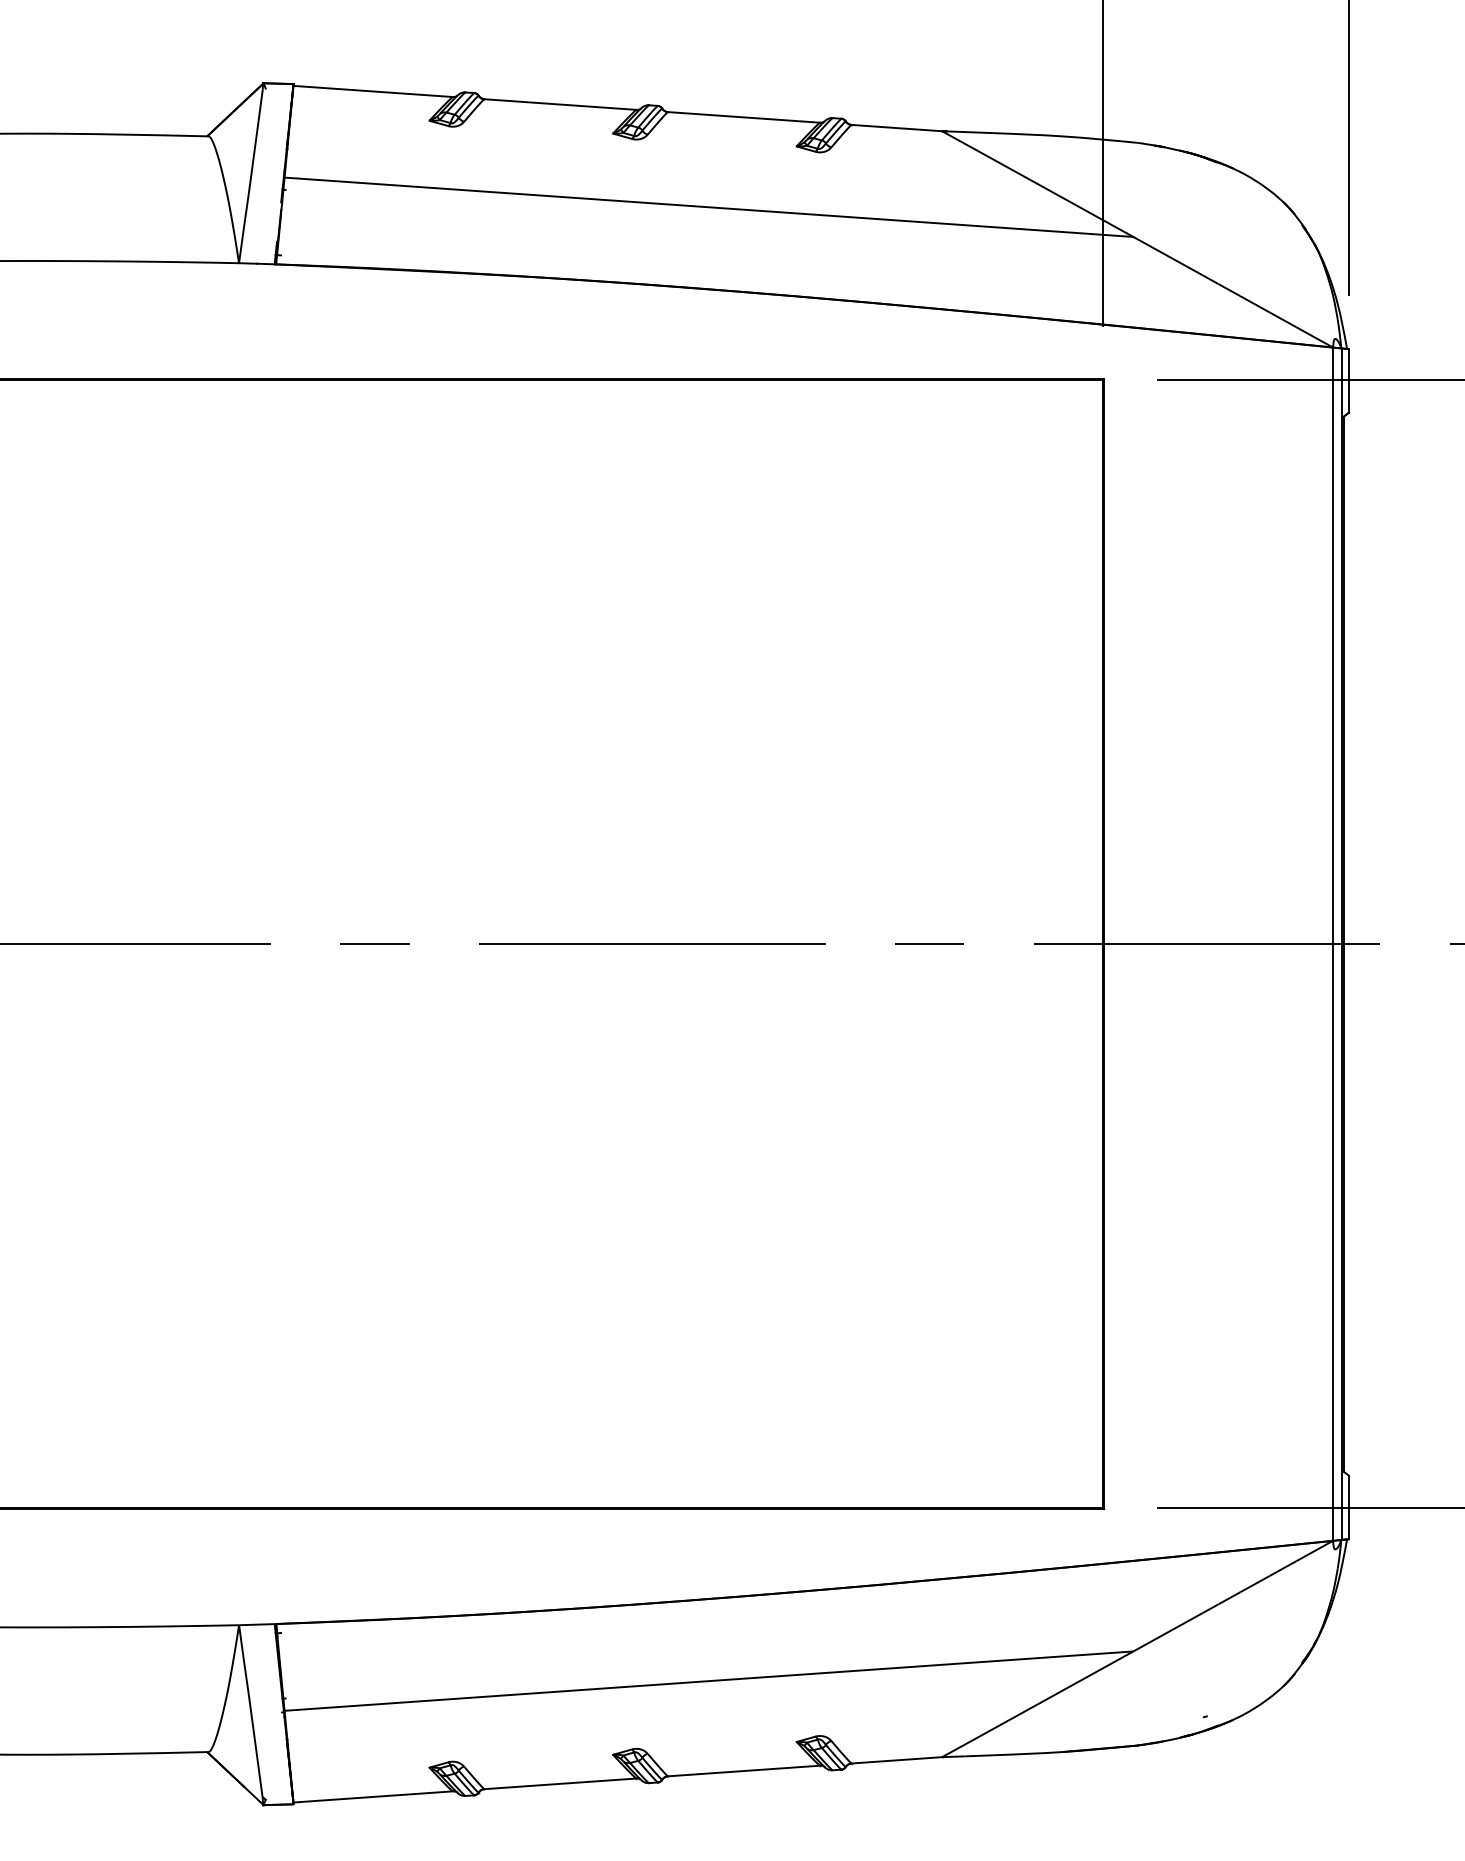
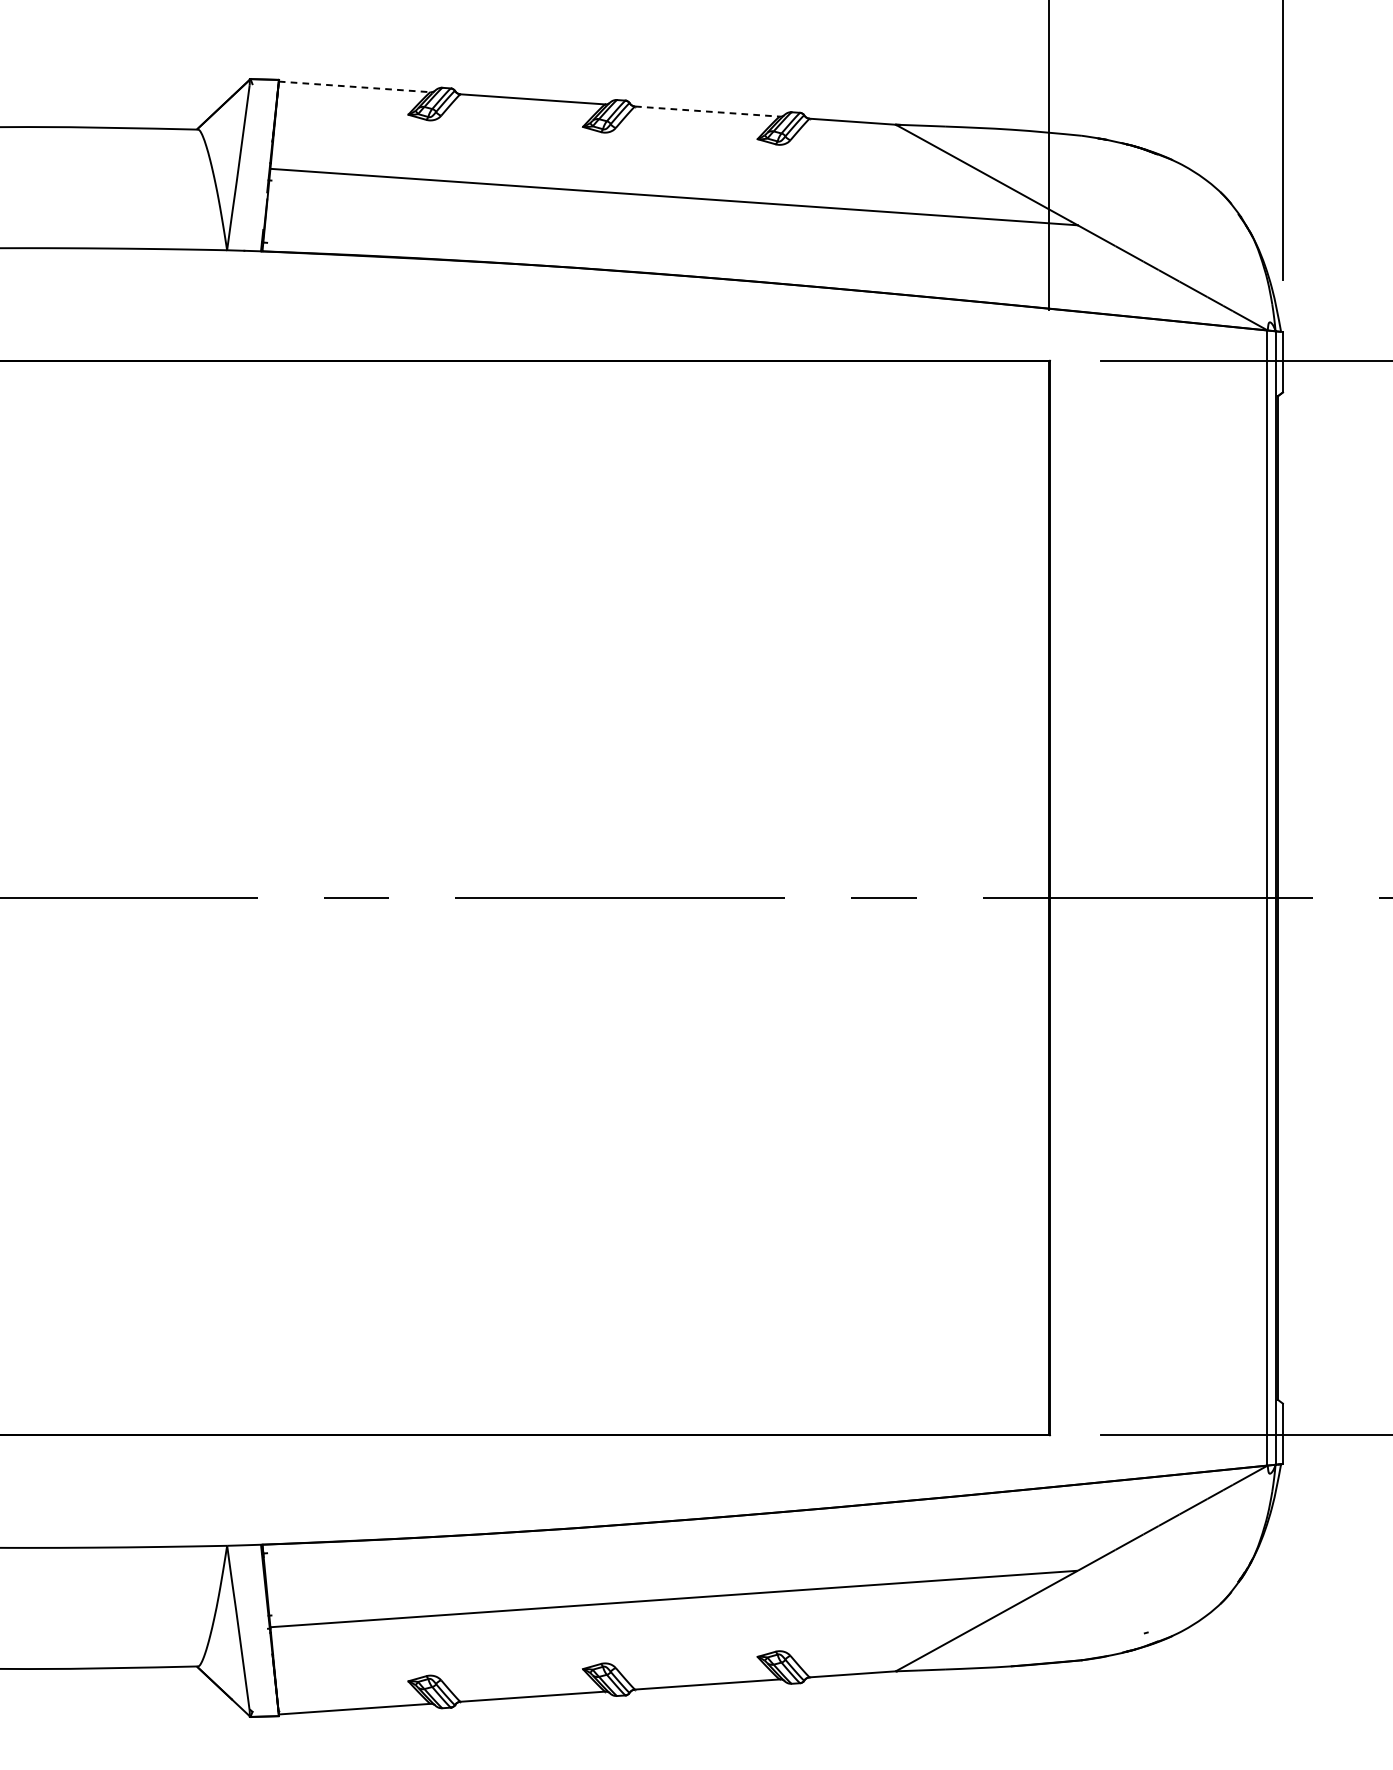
line: (373, 91) -> (355, 86), solid -> dashed
line: (744, 117) -> (707, 111), solid -> dashed

